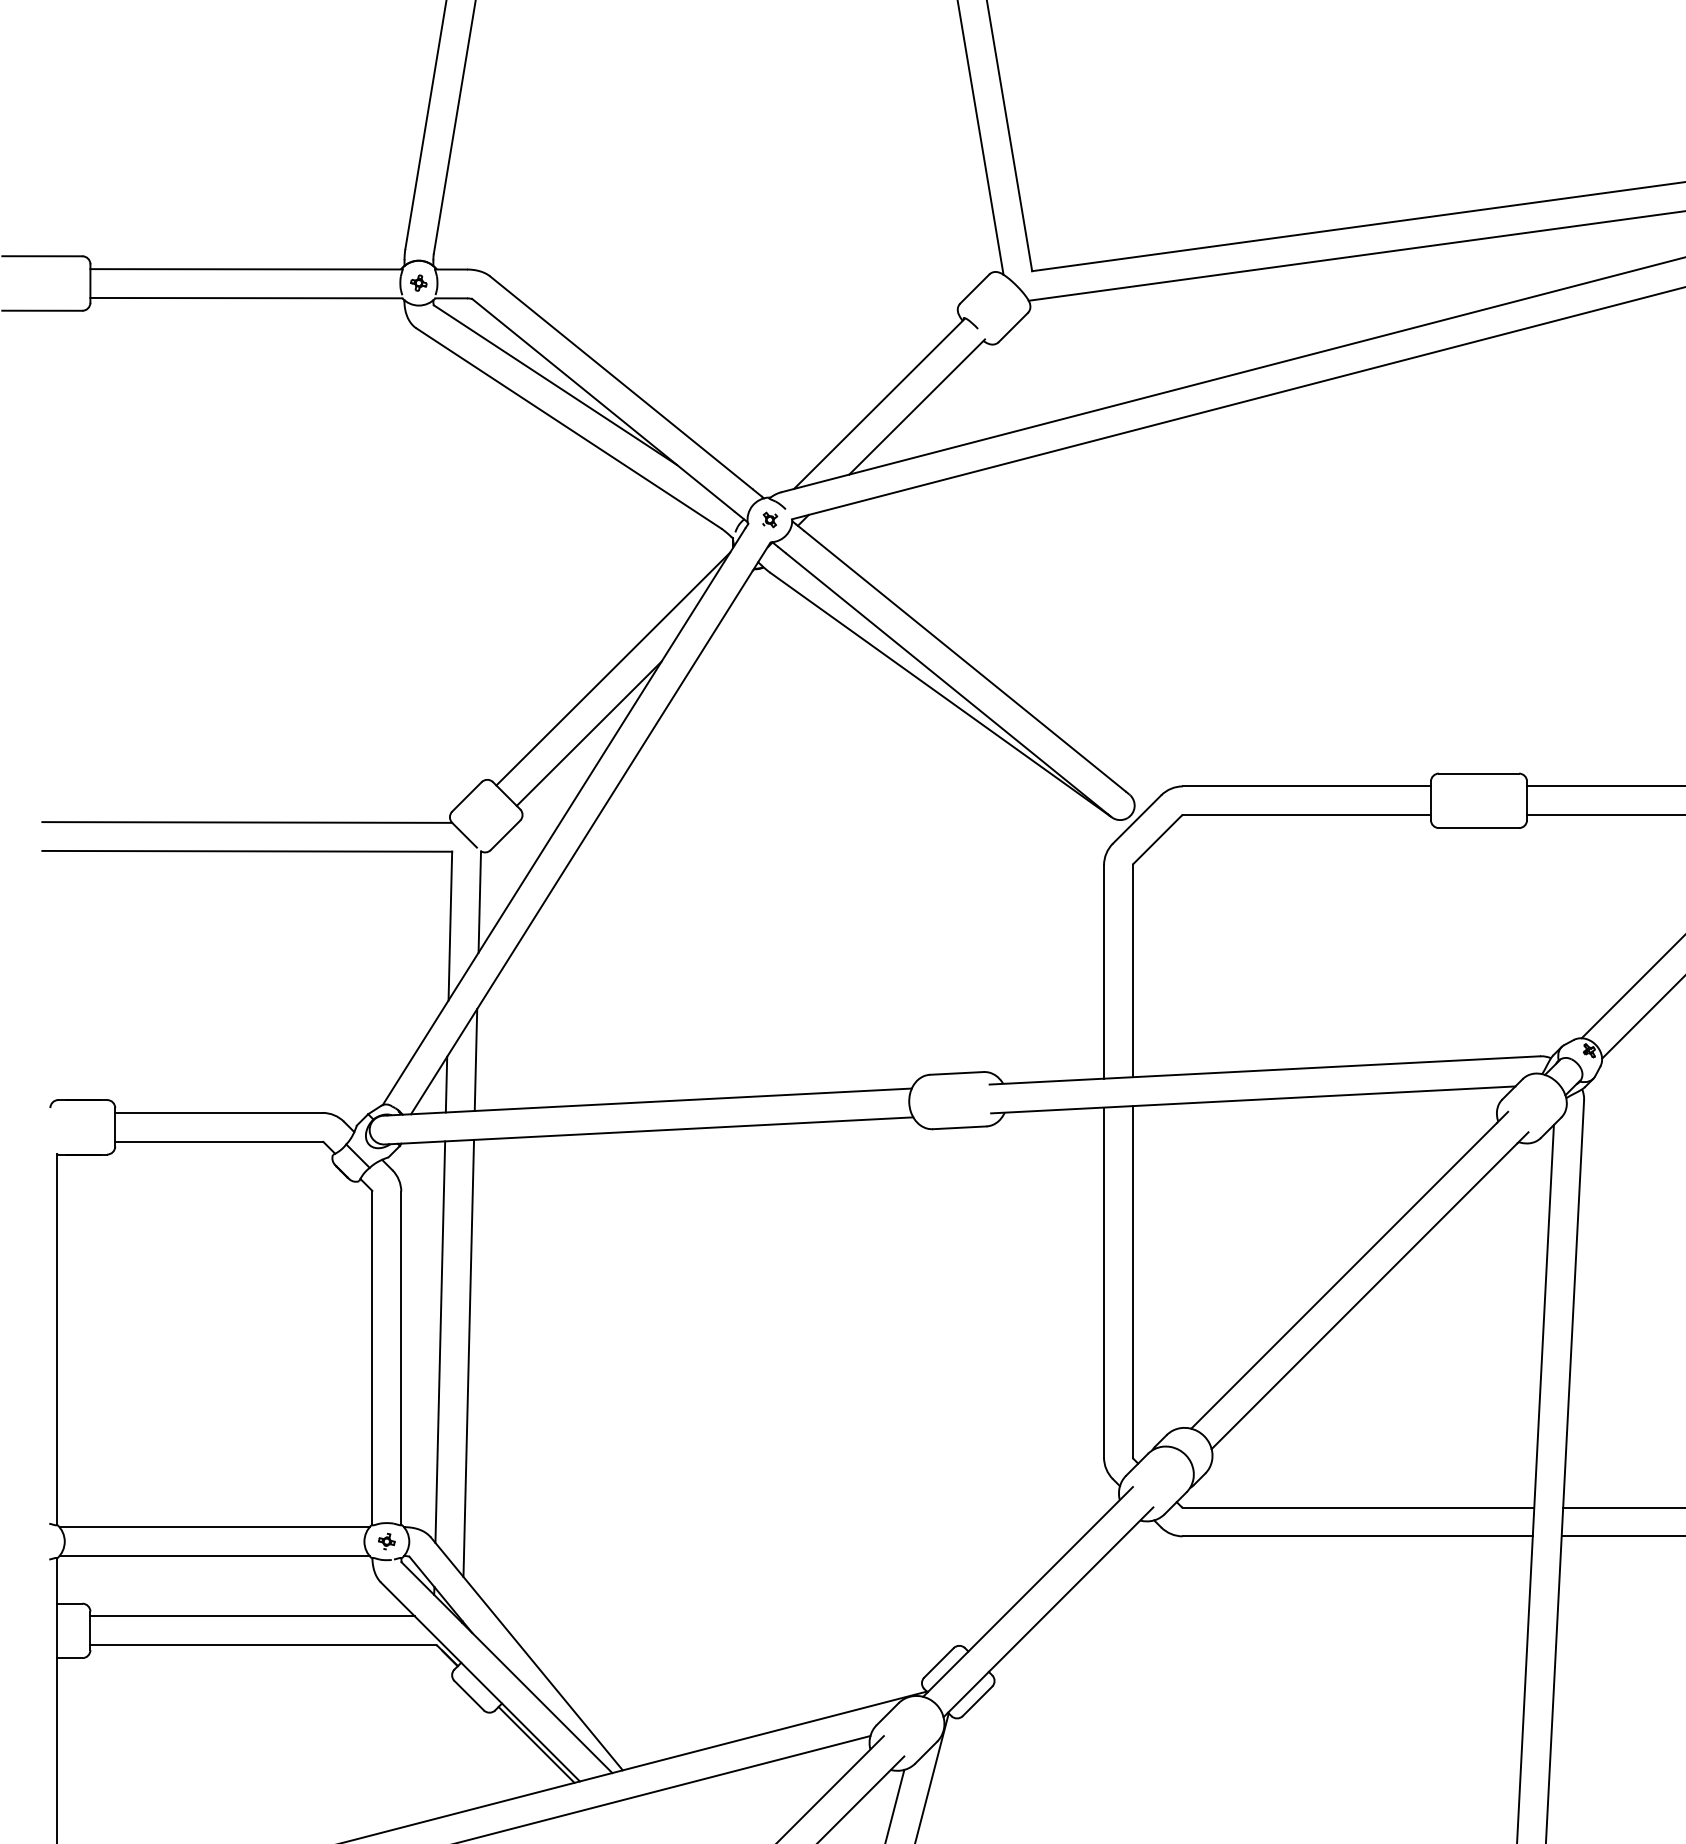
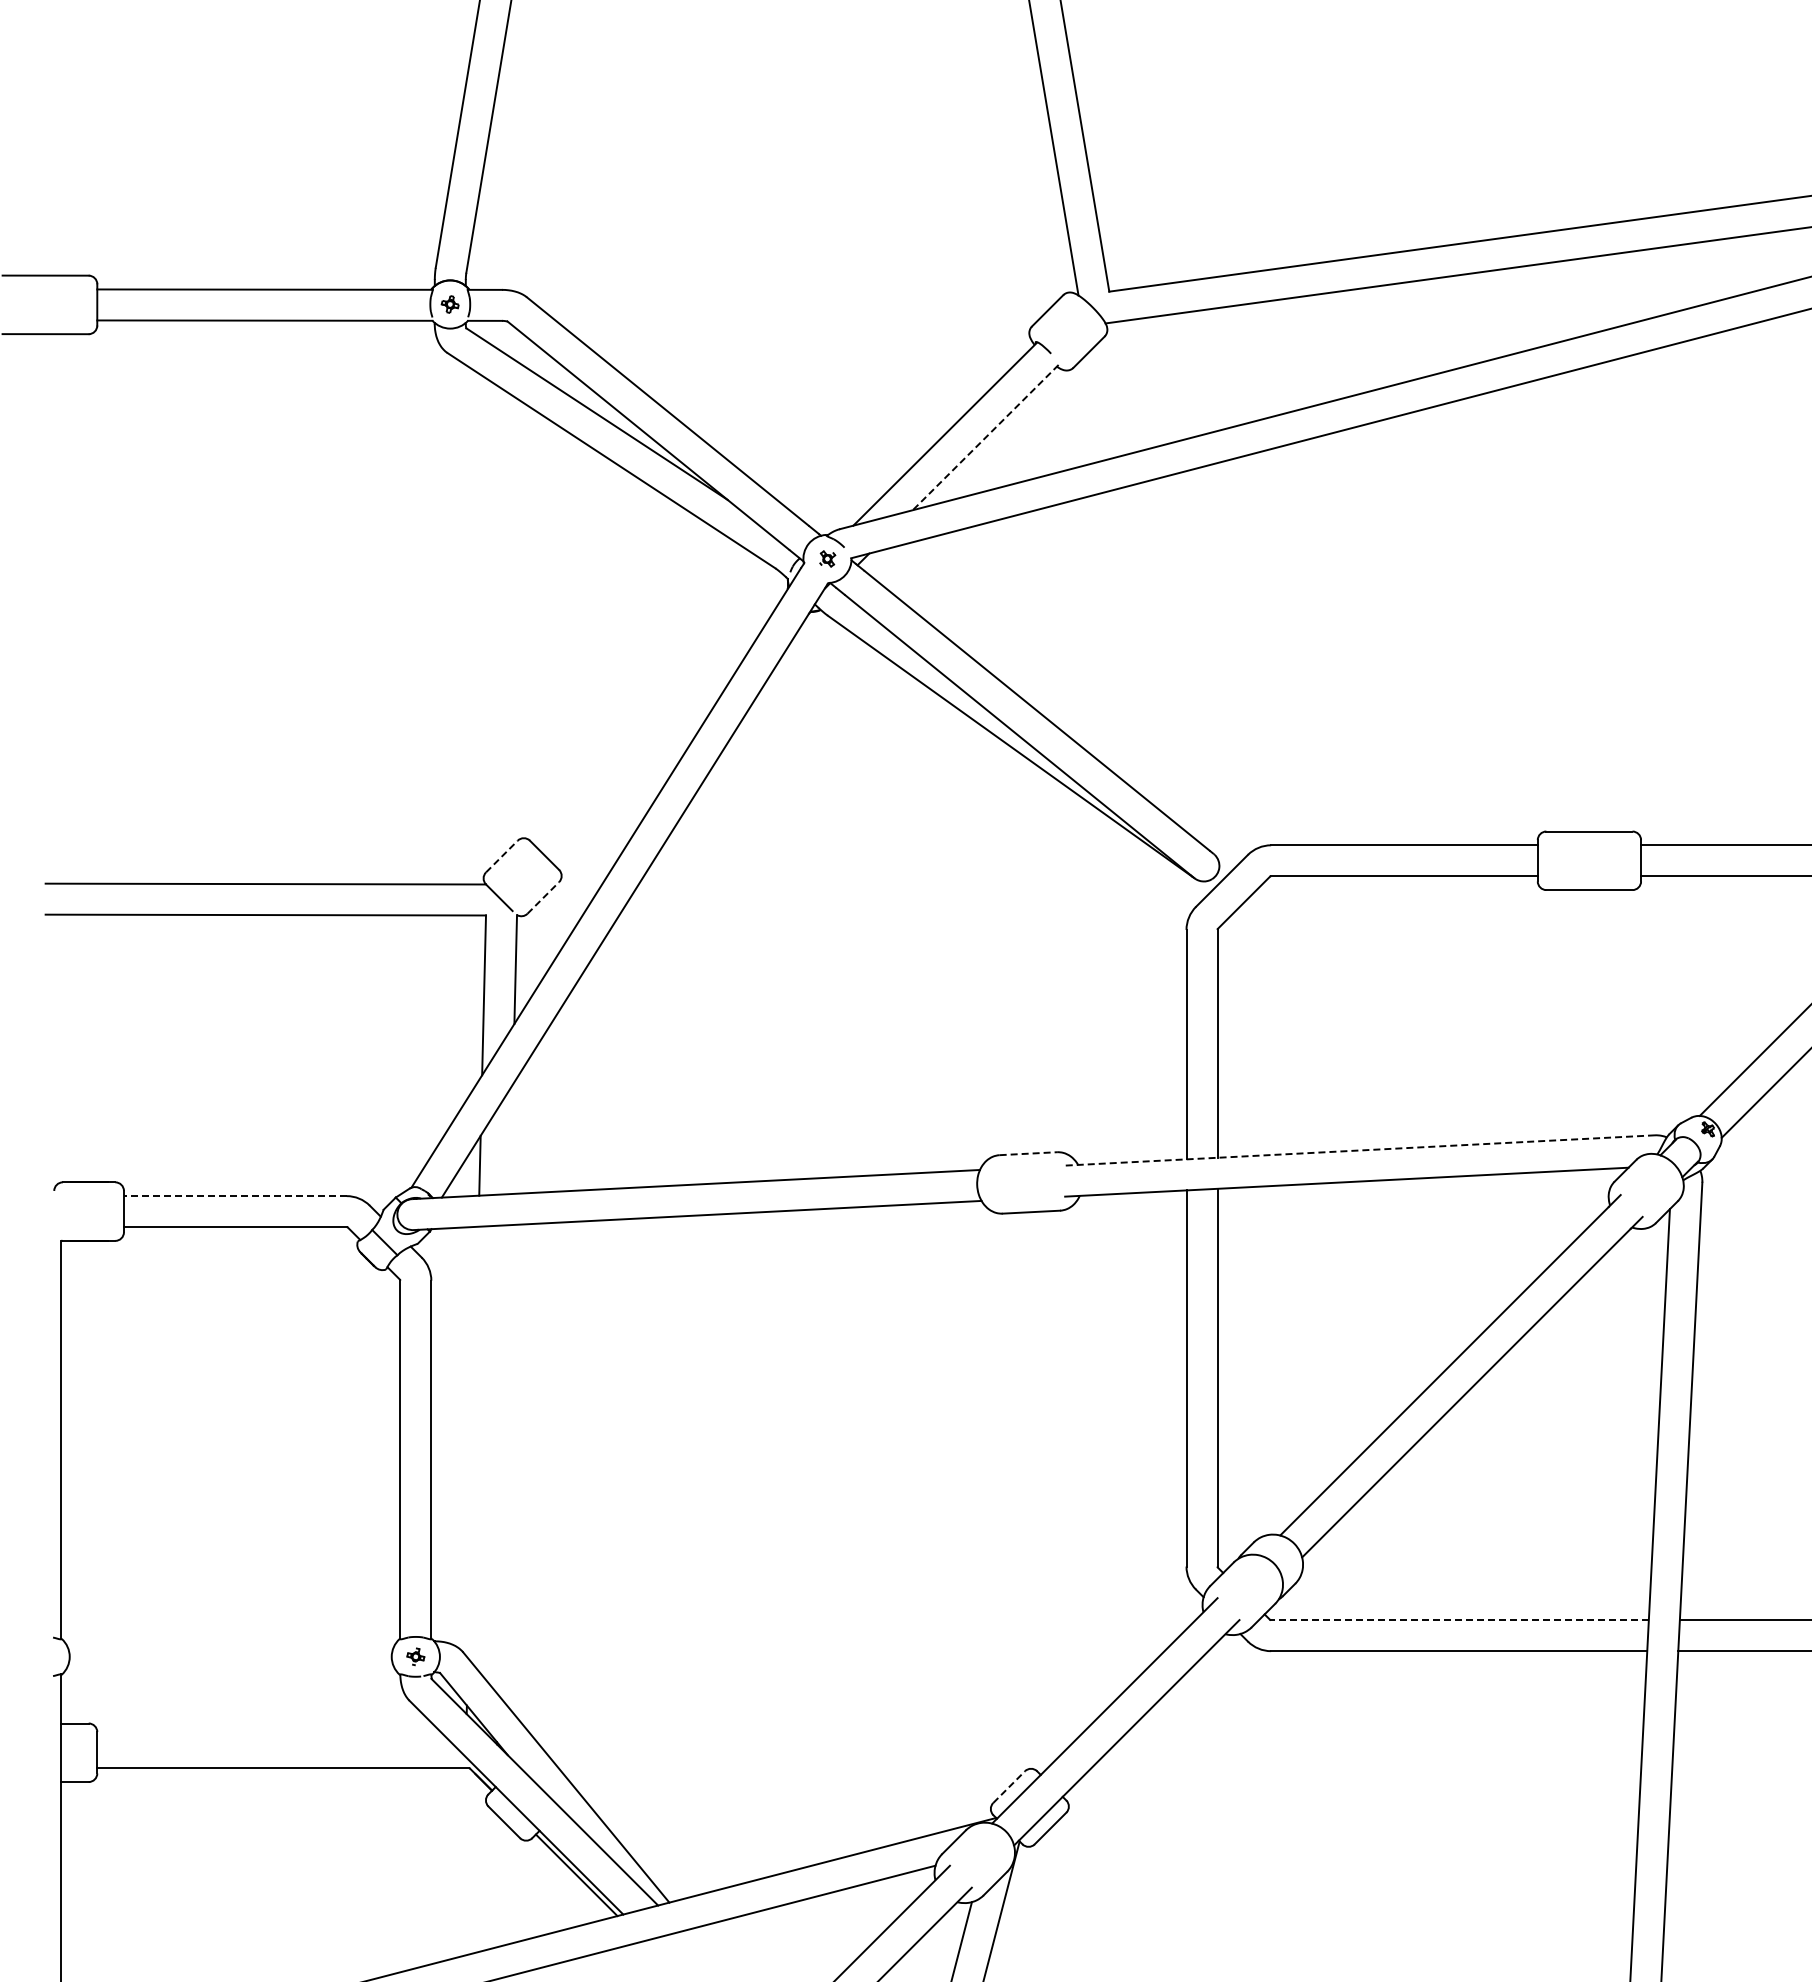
line: (916, 406) -> (985, 437), solid -> dashed
line: (612, 669) -> (658, 719), removed
line: (589, 733) -> (633, 788), removed
line: (467, 796) -> (502, 856), solid -> dashed
line: (505, 834) -> (543, 897), solid -> dashed
line: (475, 1060) -> (511, 1139), removed
line: (1264, 1070) -> (1358, 1150), solid -> dashed
line: (956, 1073) -> (1028, 1153), solid -> dashed
line: (218, 1113) -> (234, 1196), solid -> dashed
line: (440, 1342) -> (473, 1442), removed
line: (468, 1357) -> (503, 1459), removed
line: (1358, 1507) -> (1459, 1620), solid -> dashed
line: (214, 1527) -> (230, 1641), removed
line: (214, 1556) -> (230, 1672), removed
line: (252, 1616) -> (271, 1737), removed
line: (939, 1662) -> (1009, 1786), solid -> dashed

